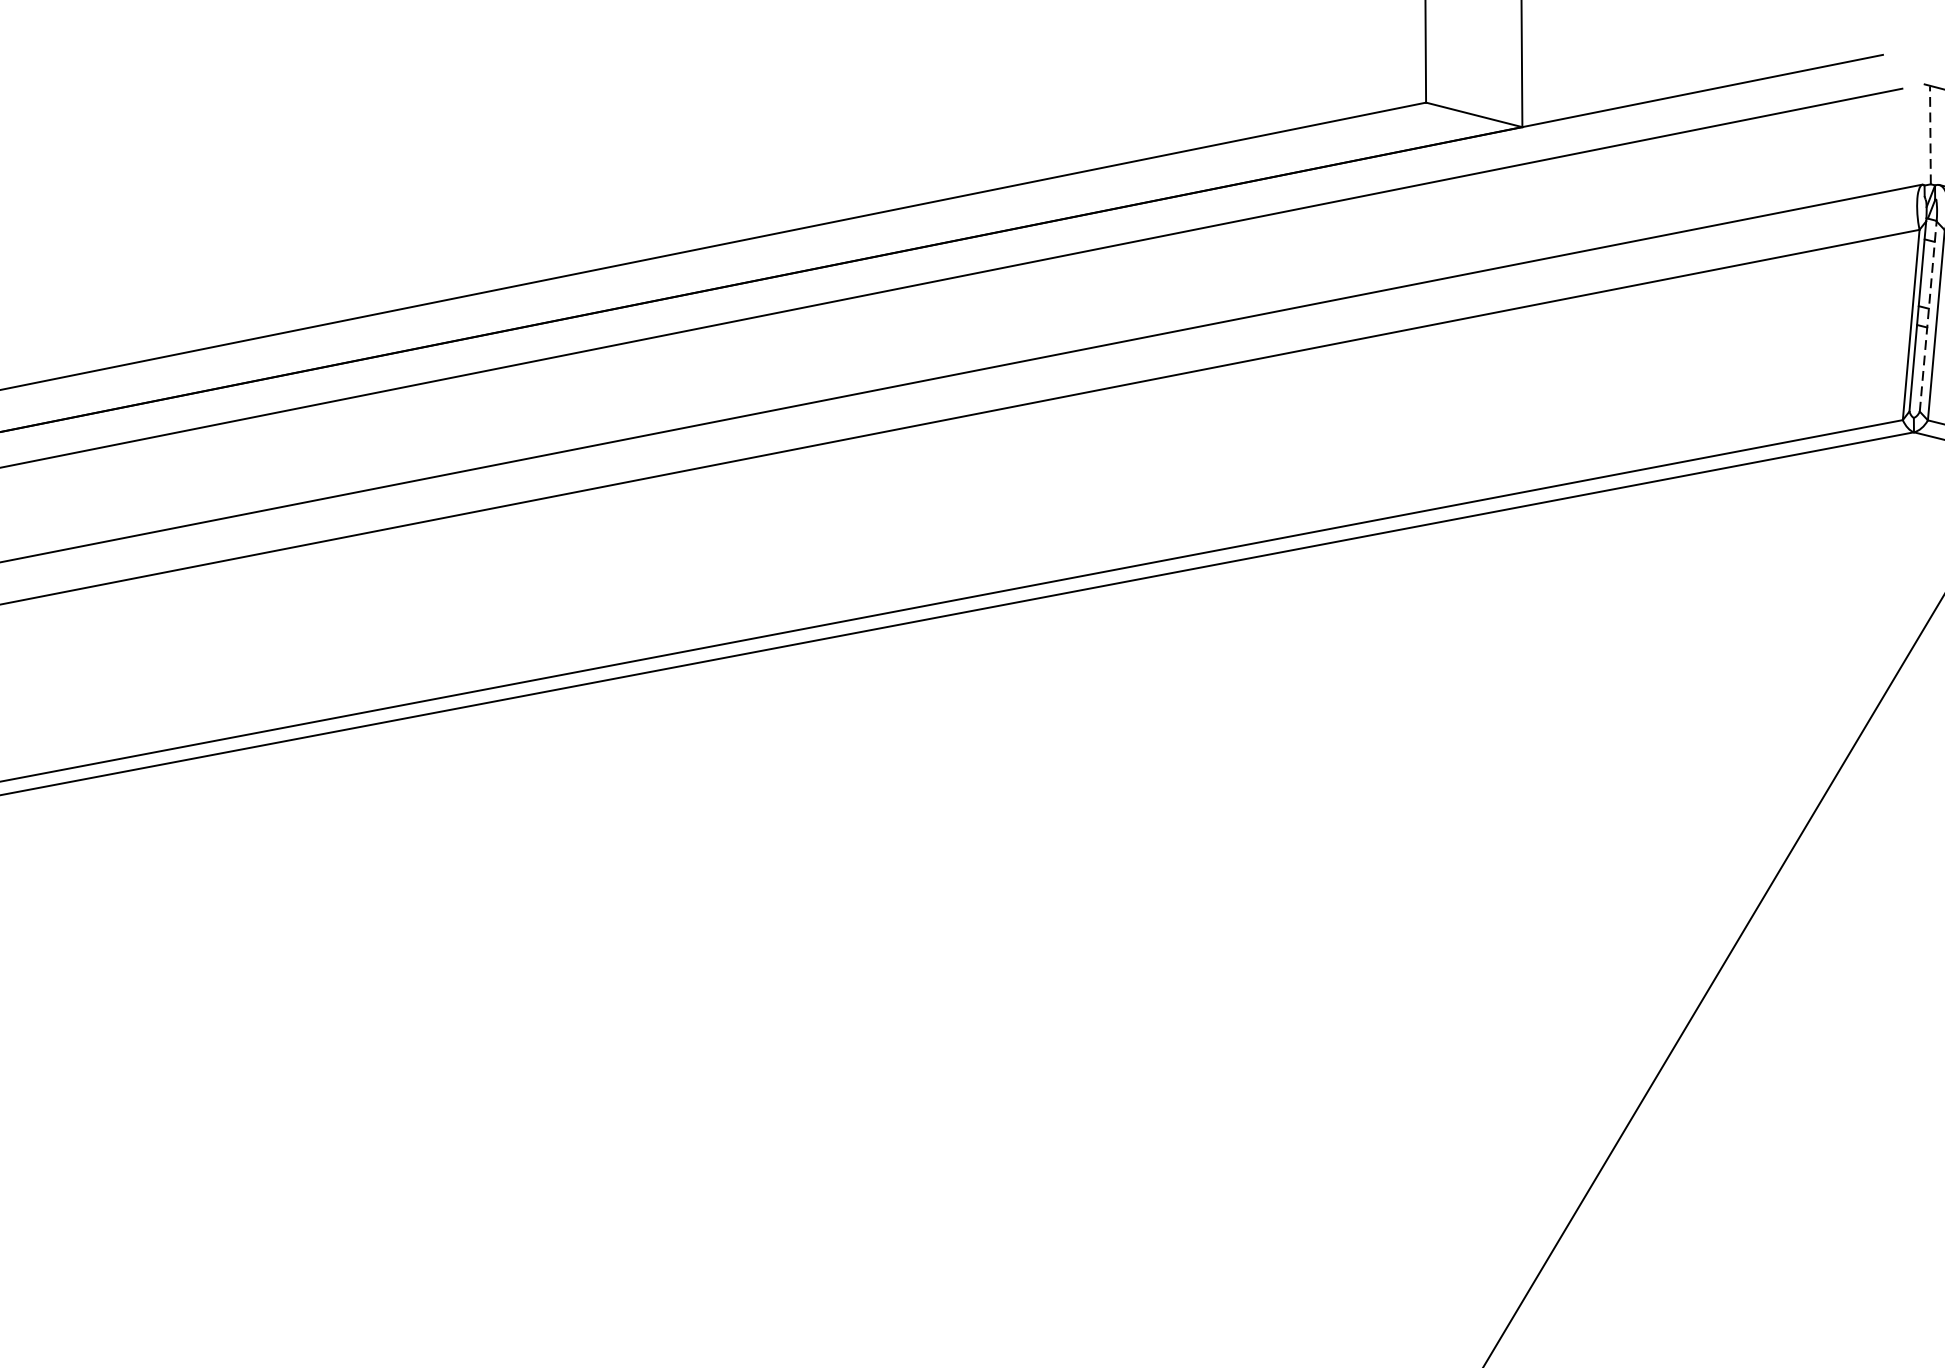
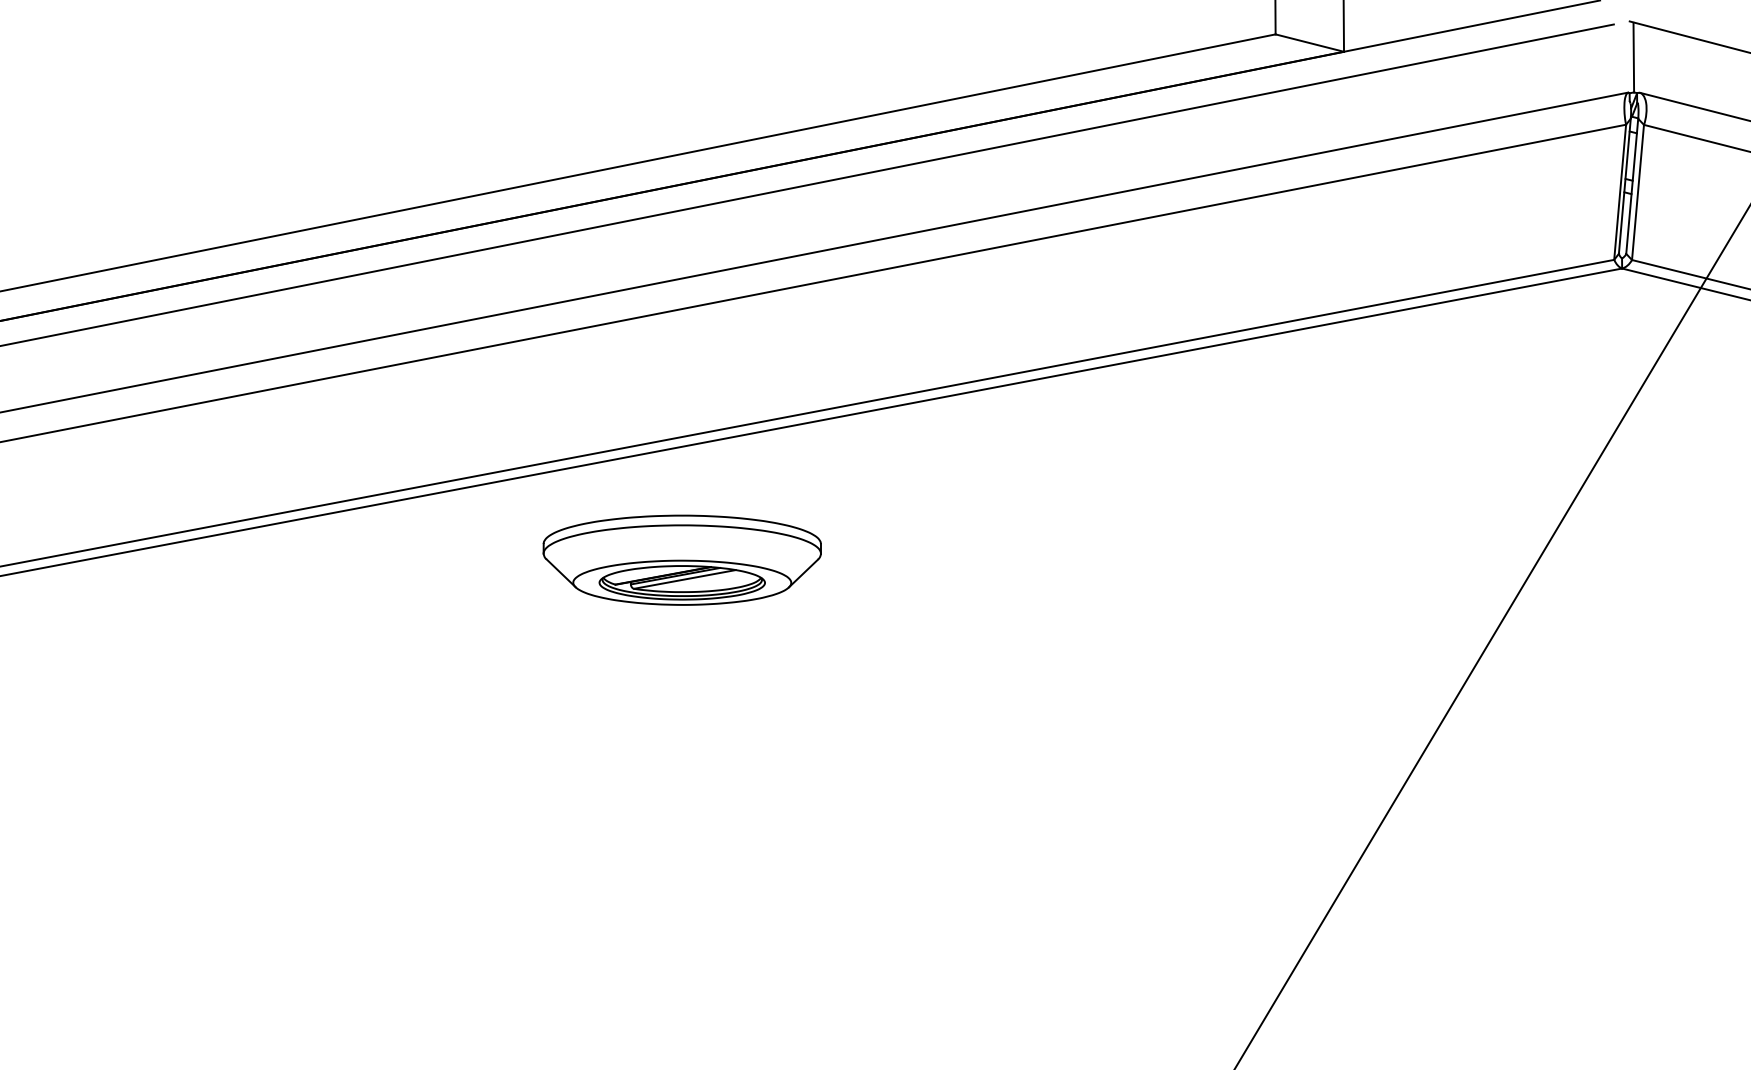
line: (1929, 135) -> (1633, 57), dashed -> solid
line: (1928, 316) -> (1632, 186), dashed -> solid
part: (589, 841) -> (681, 559), added

